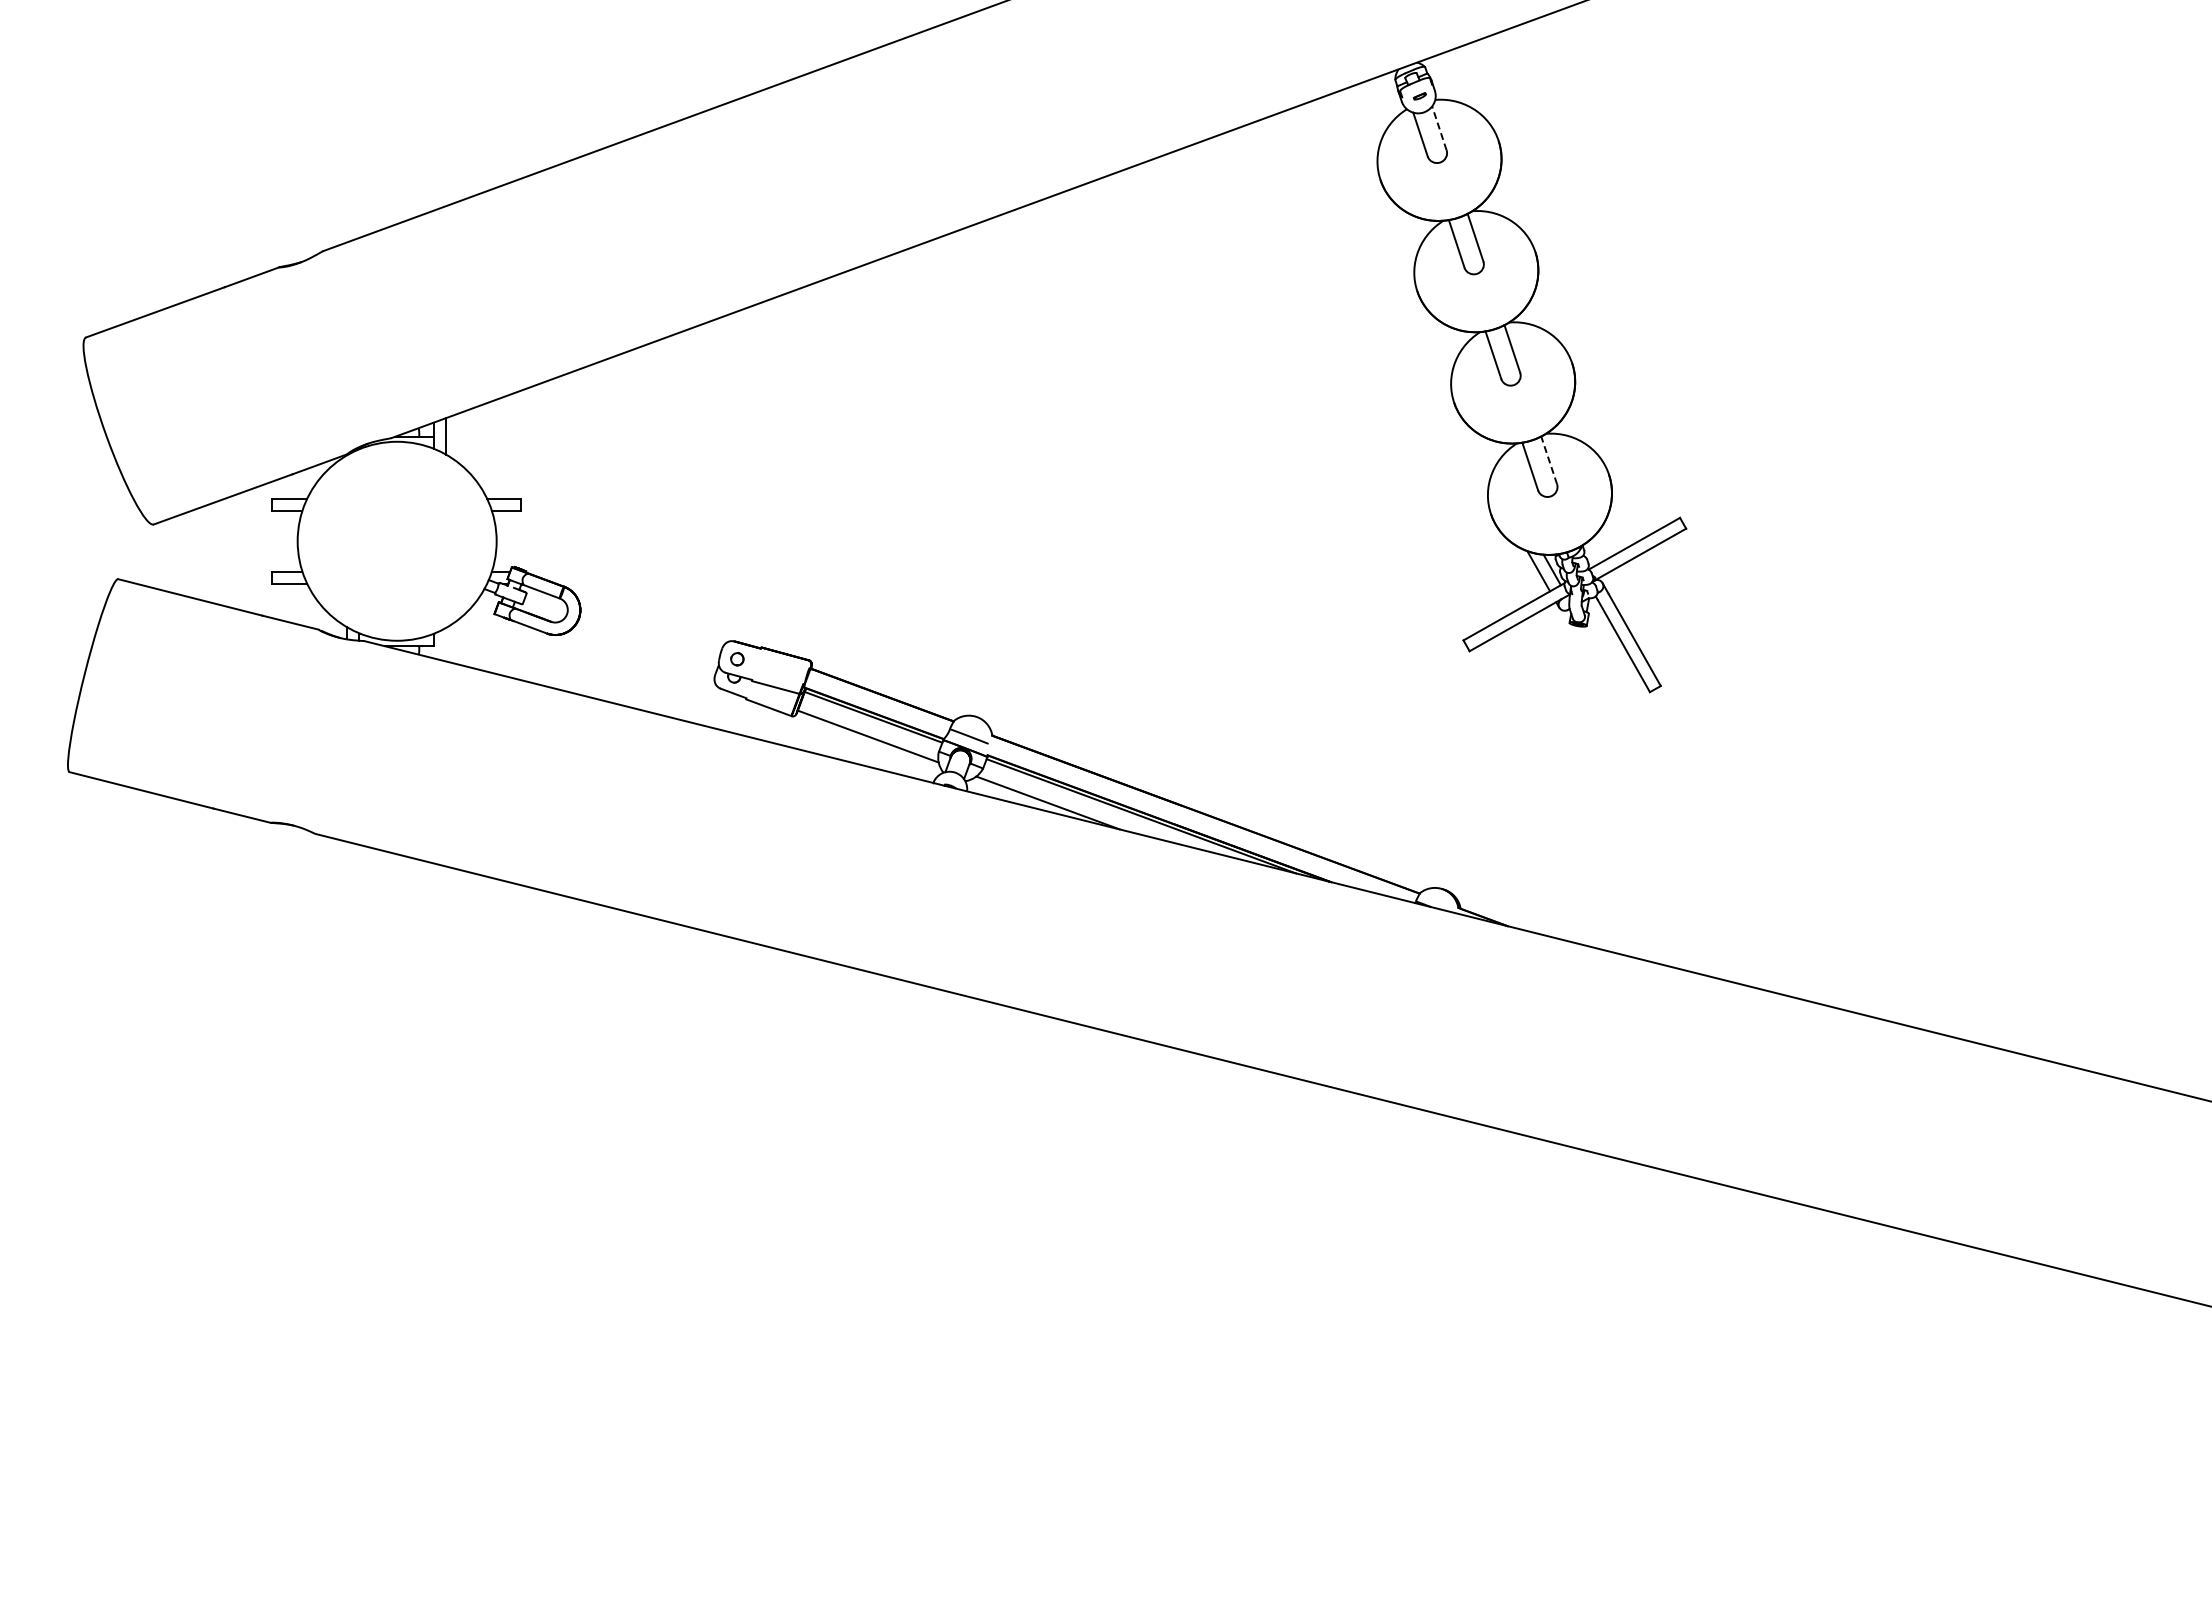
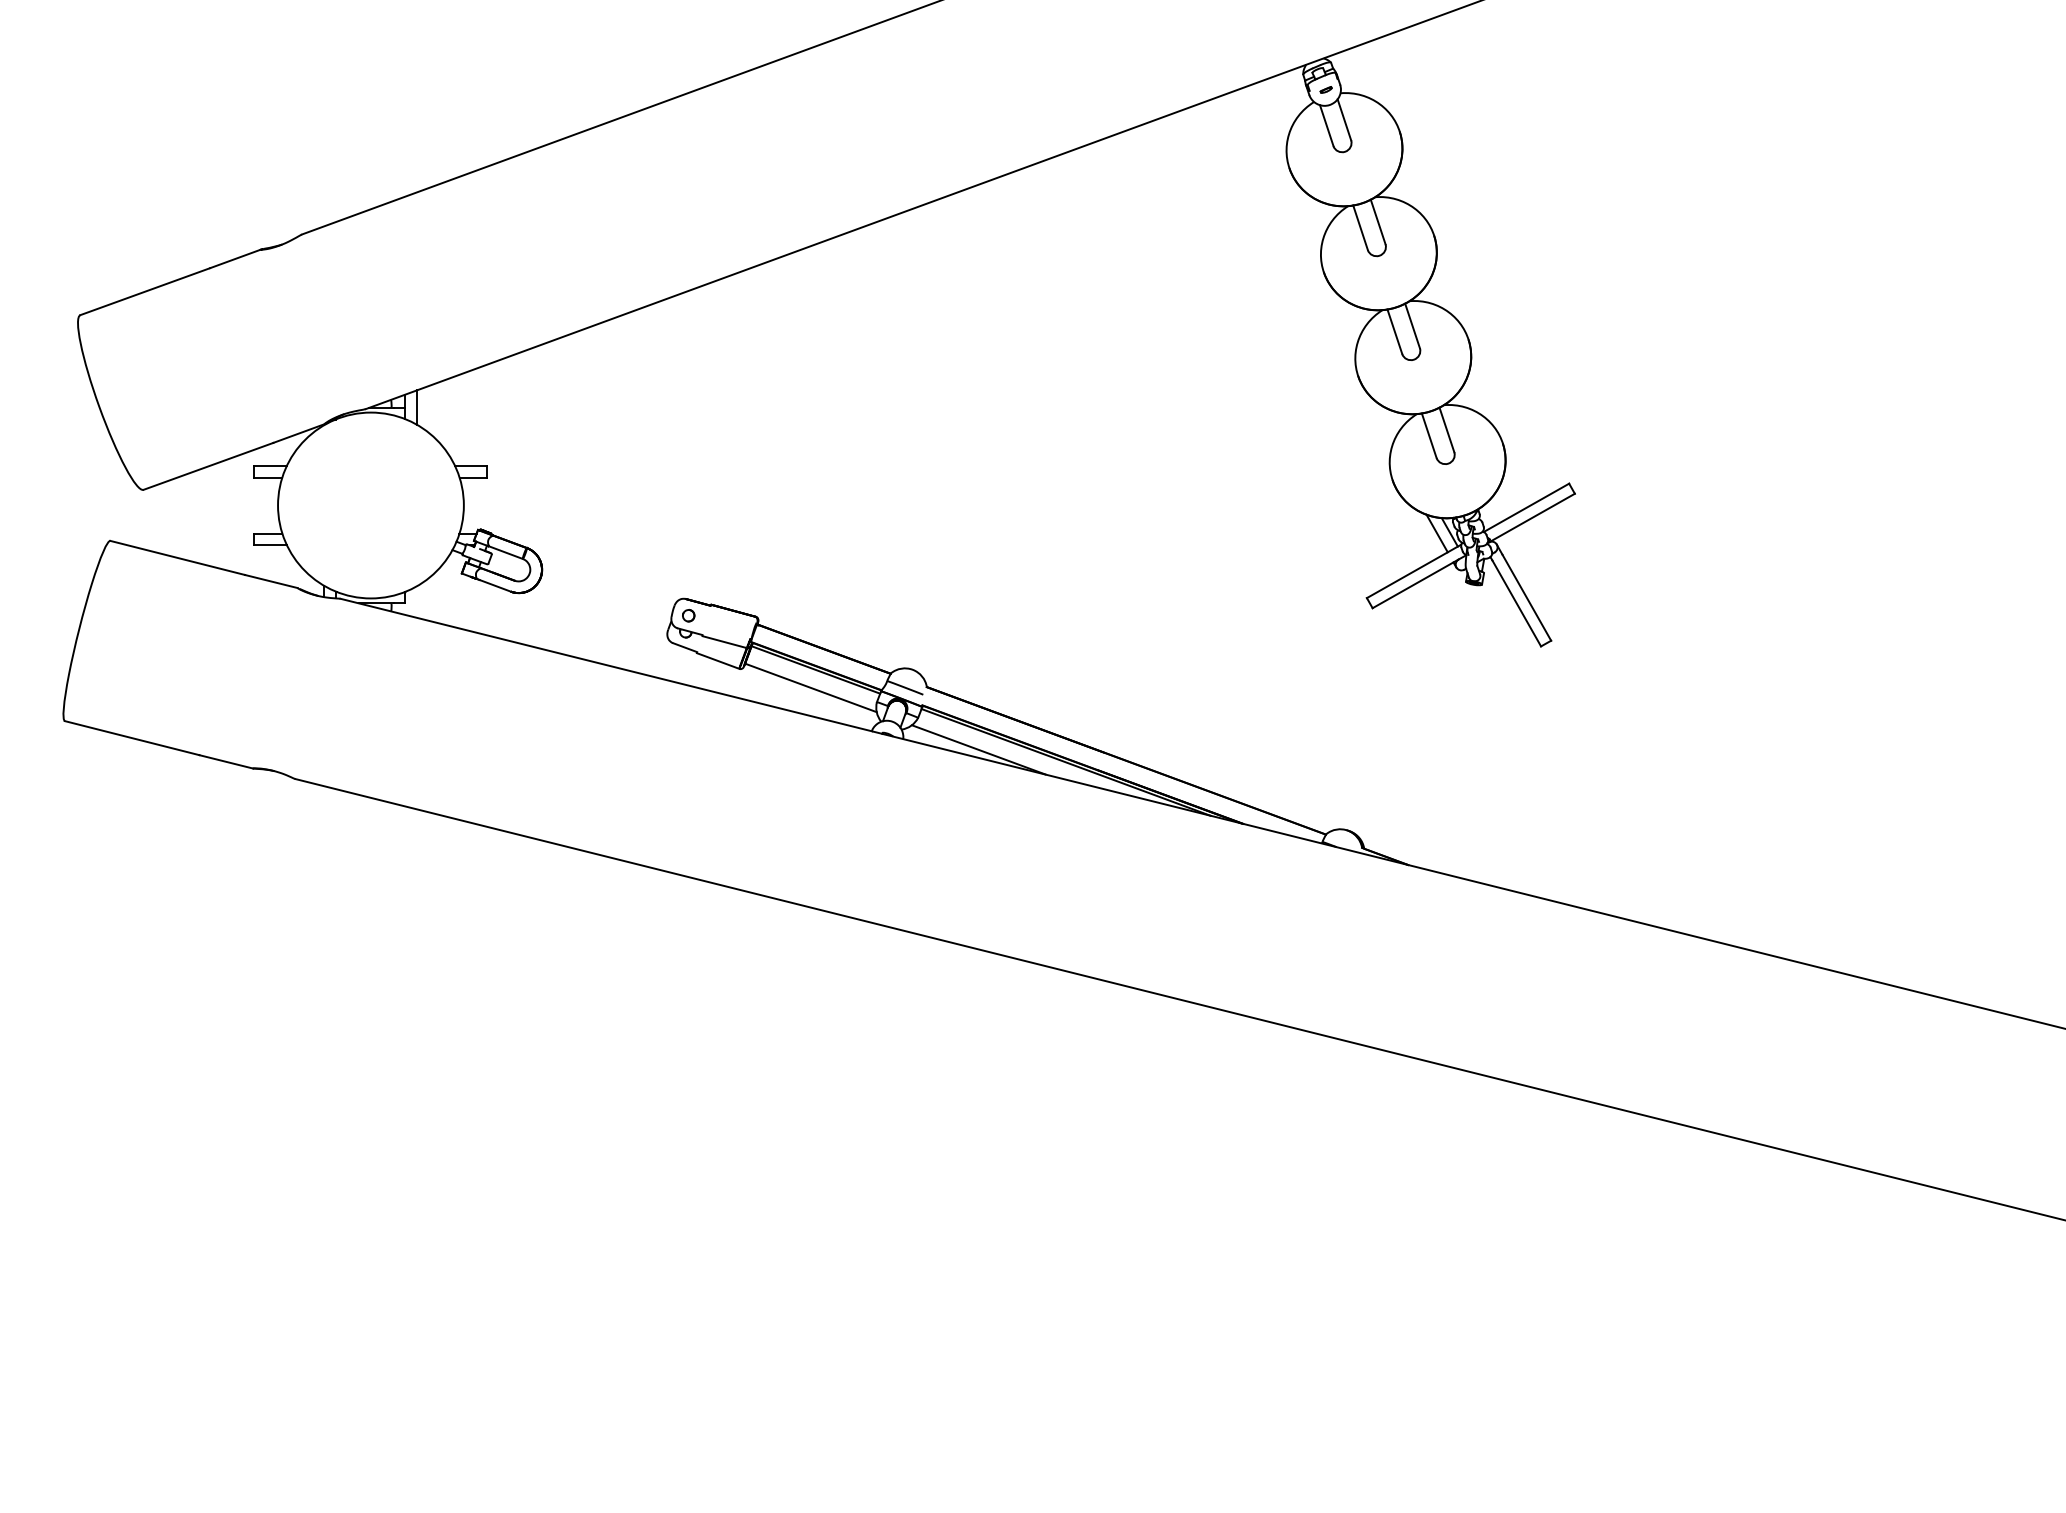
line: (1439, 127) -> (1344, 119), dashed -> solid
line: (1549, 459) -> (1447, 429), dashed -> solid

